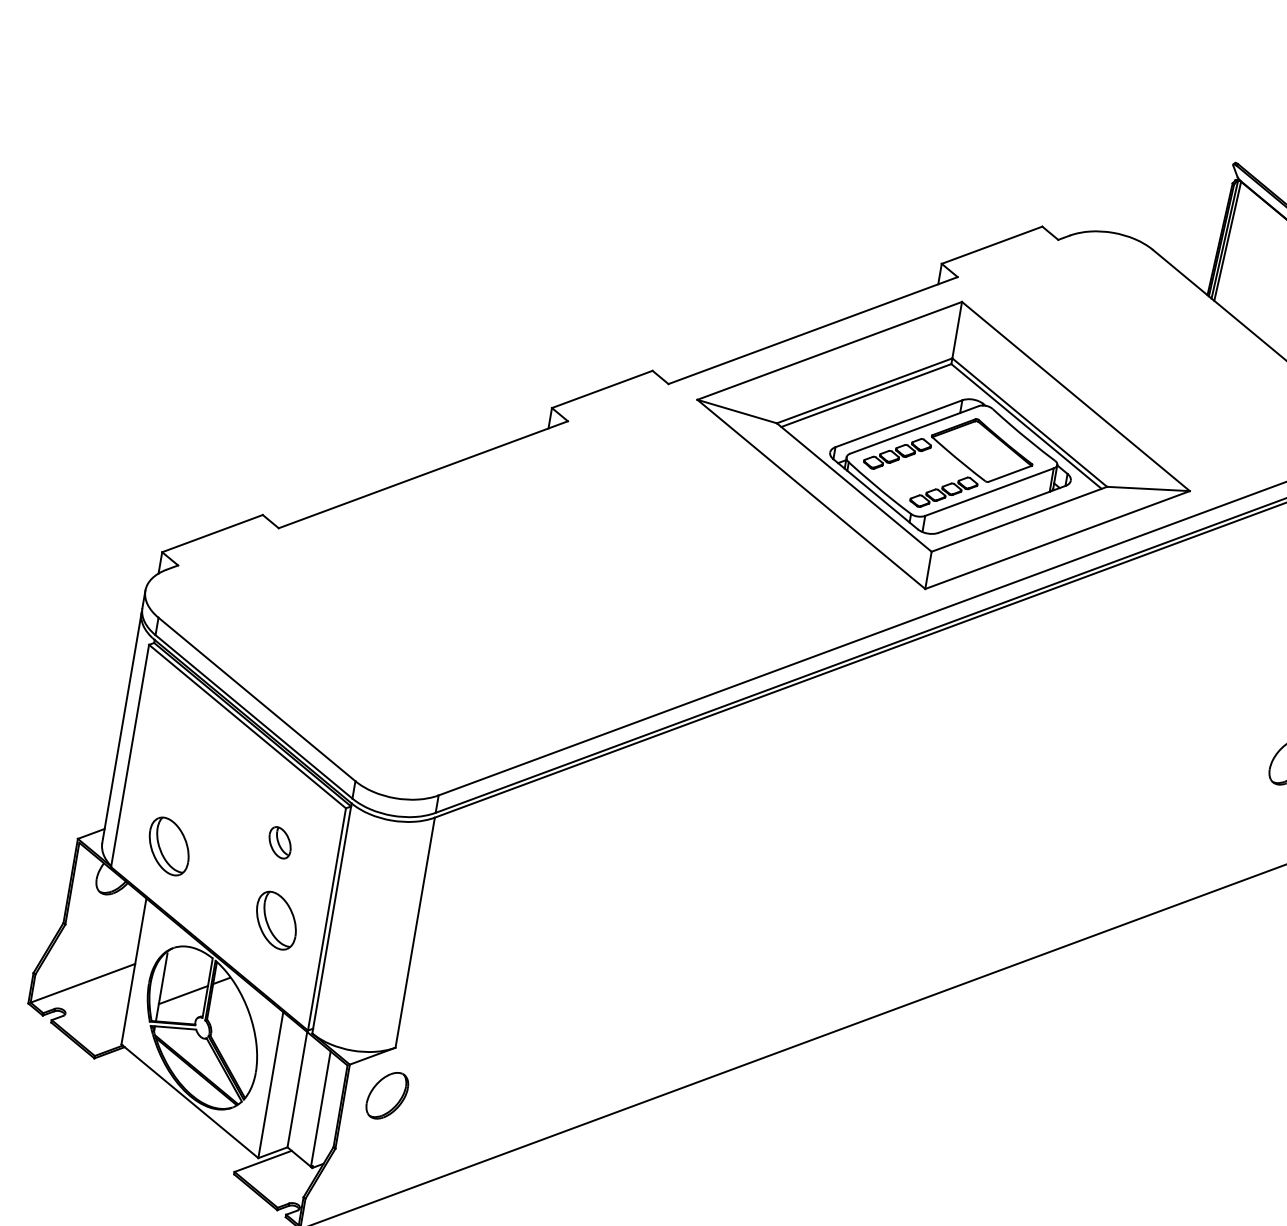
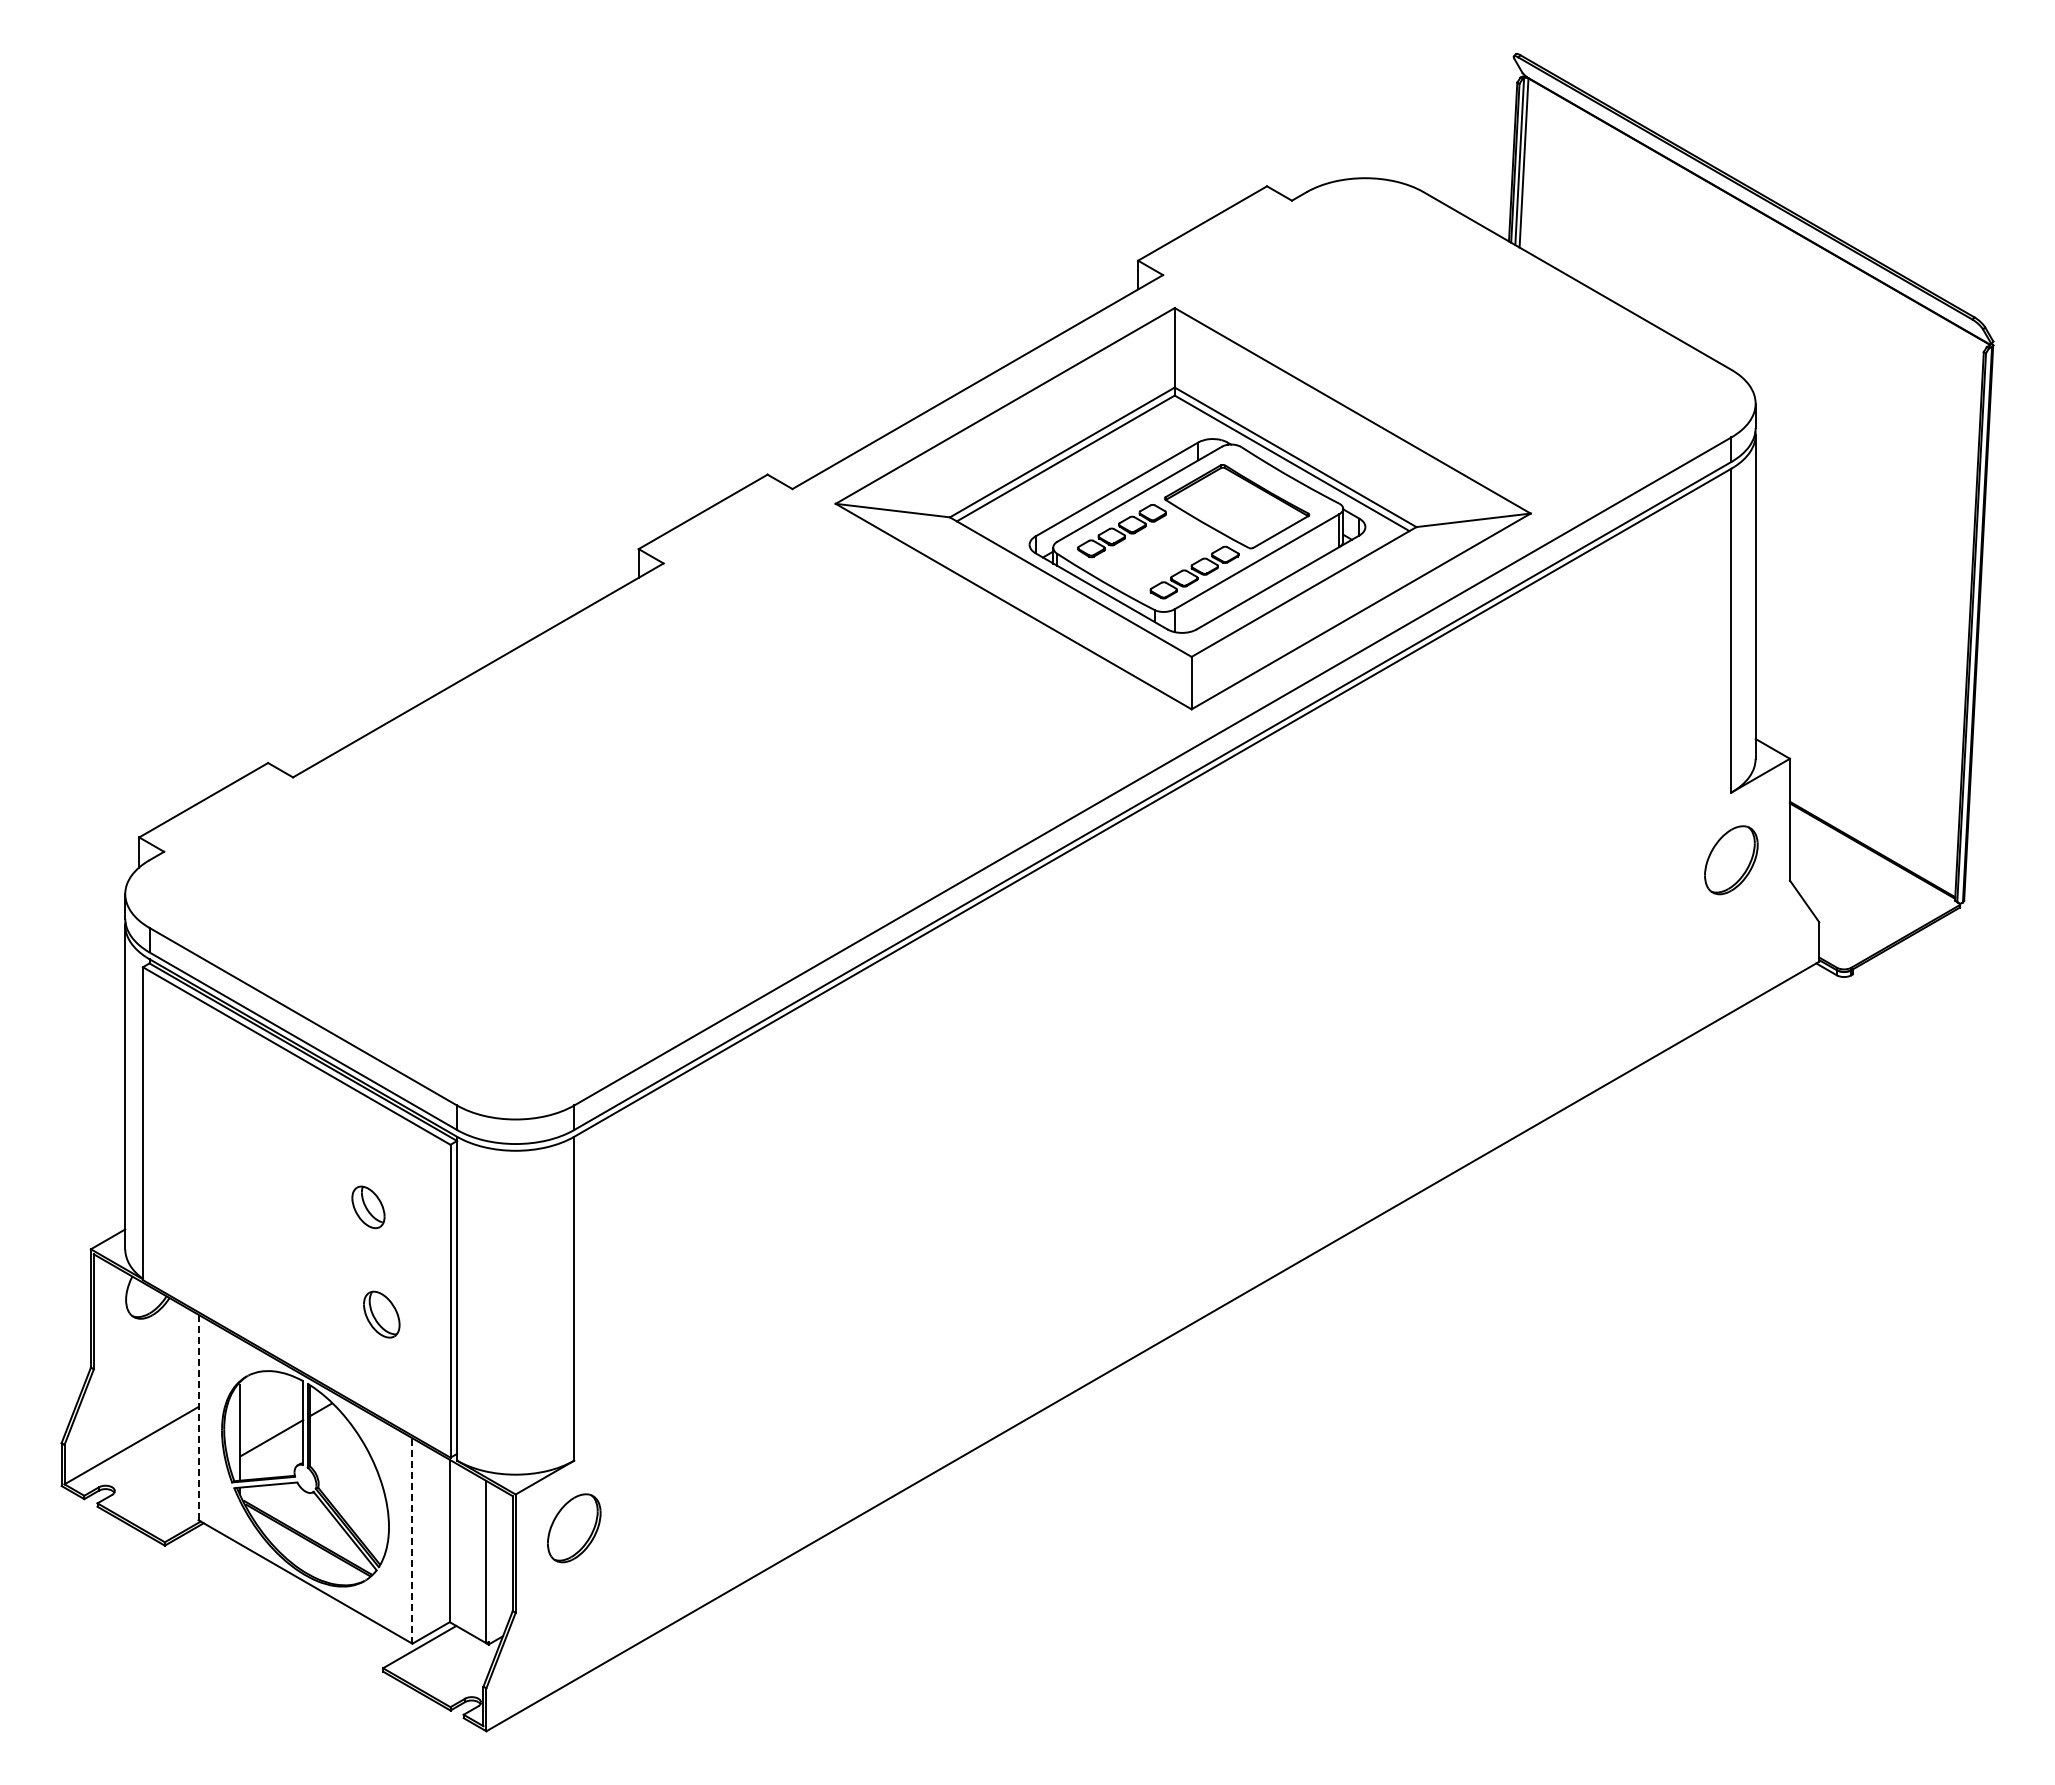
part: (169, 846) -> (217, 1238), removed
part: (276, 920) -> (381, 1314), size x0.6
line: (133, 971) -> (198, 1417), solid -> dashed
line: (270, 1085) -> (412, 1541), solid -> dashed

